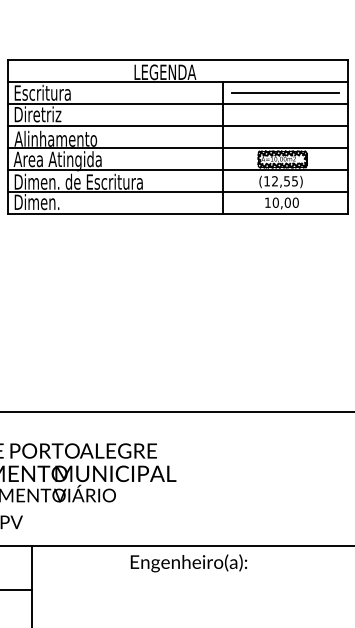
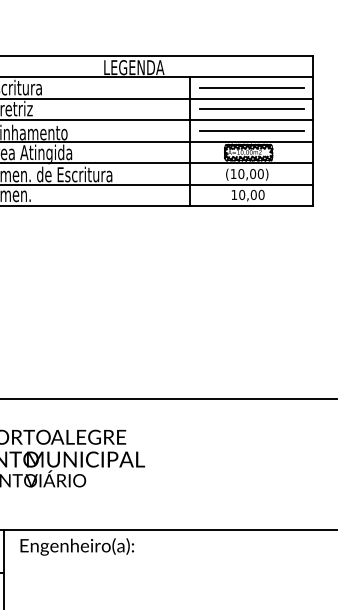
line: (285, 114) -> (251, 108), added
line: (285, 137) -> (251, 131), added
text: (285, 181) -> (251, 174), (12,55) -> (10,00)
text: (188, 563) -> (76, 547), moved

